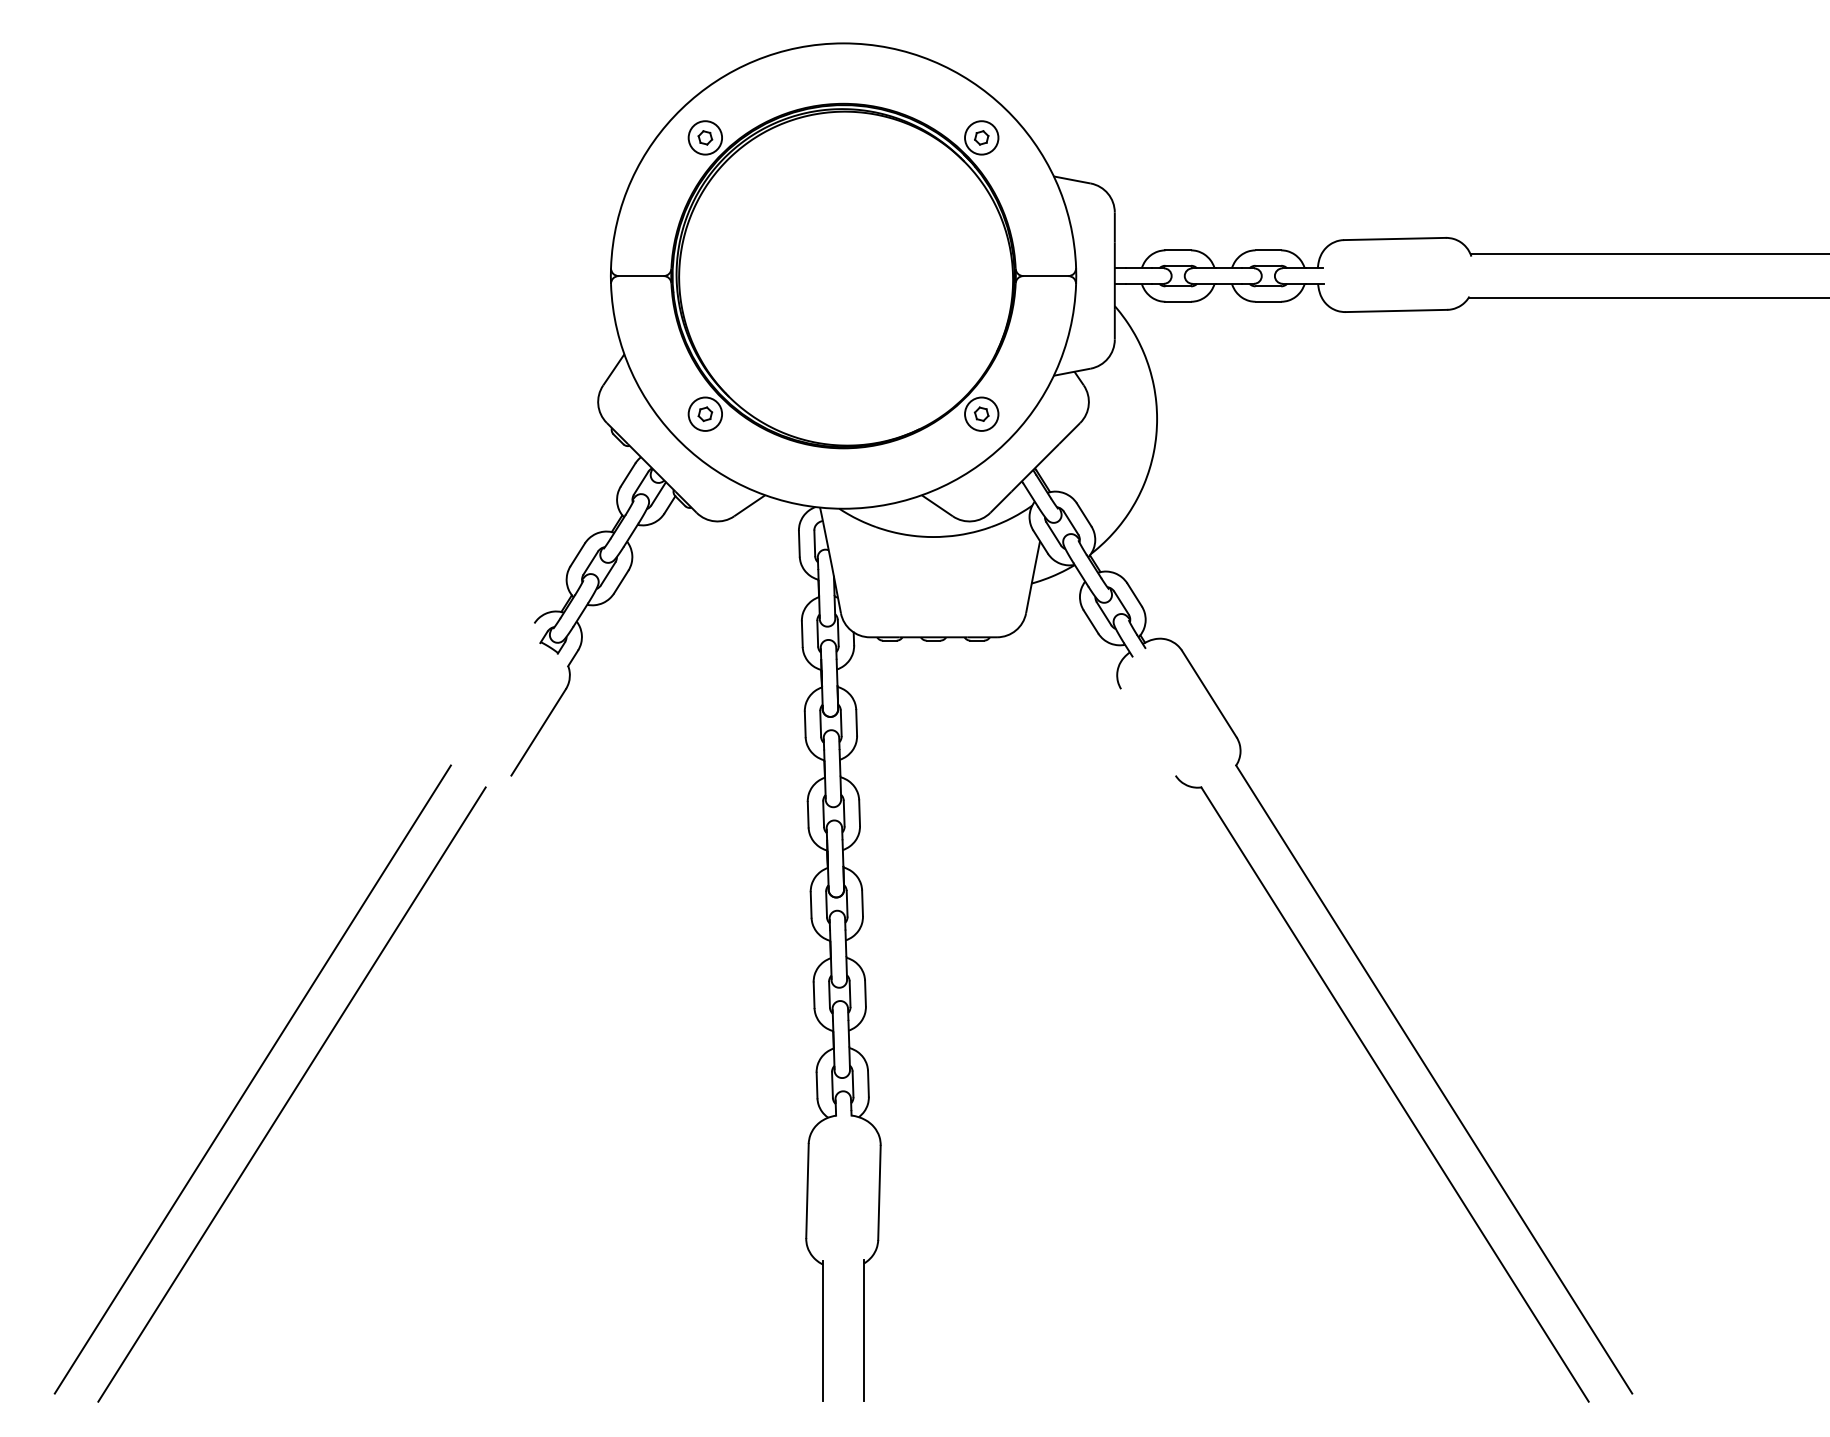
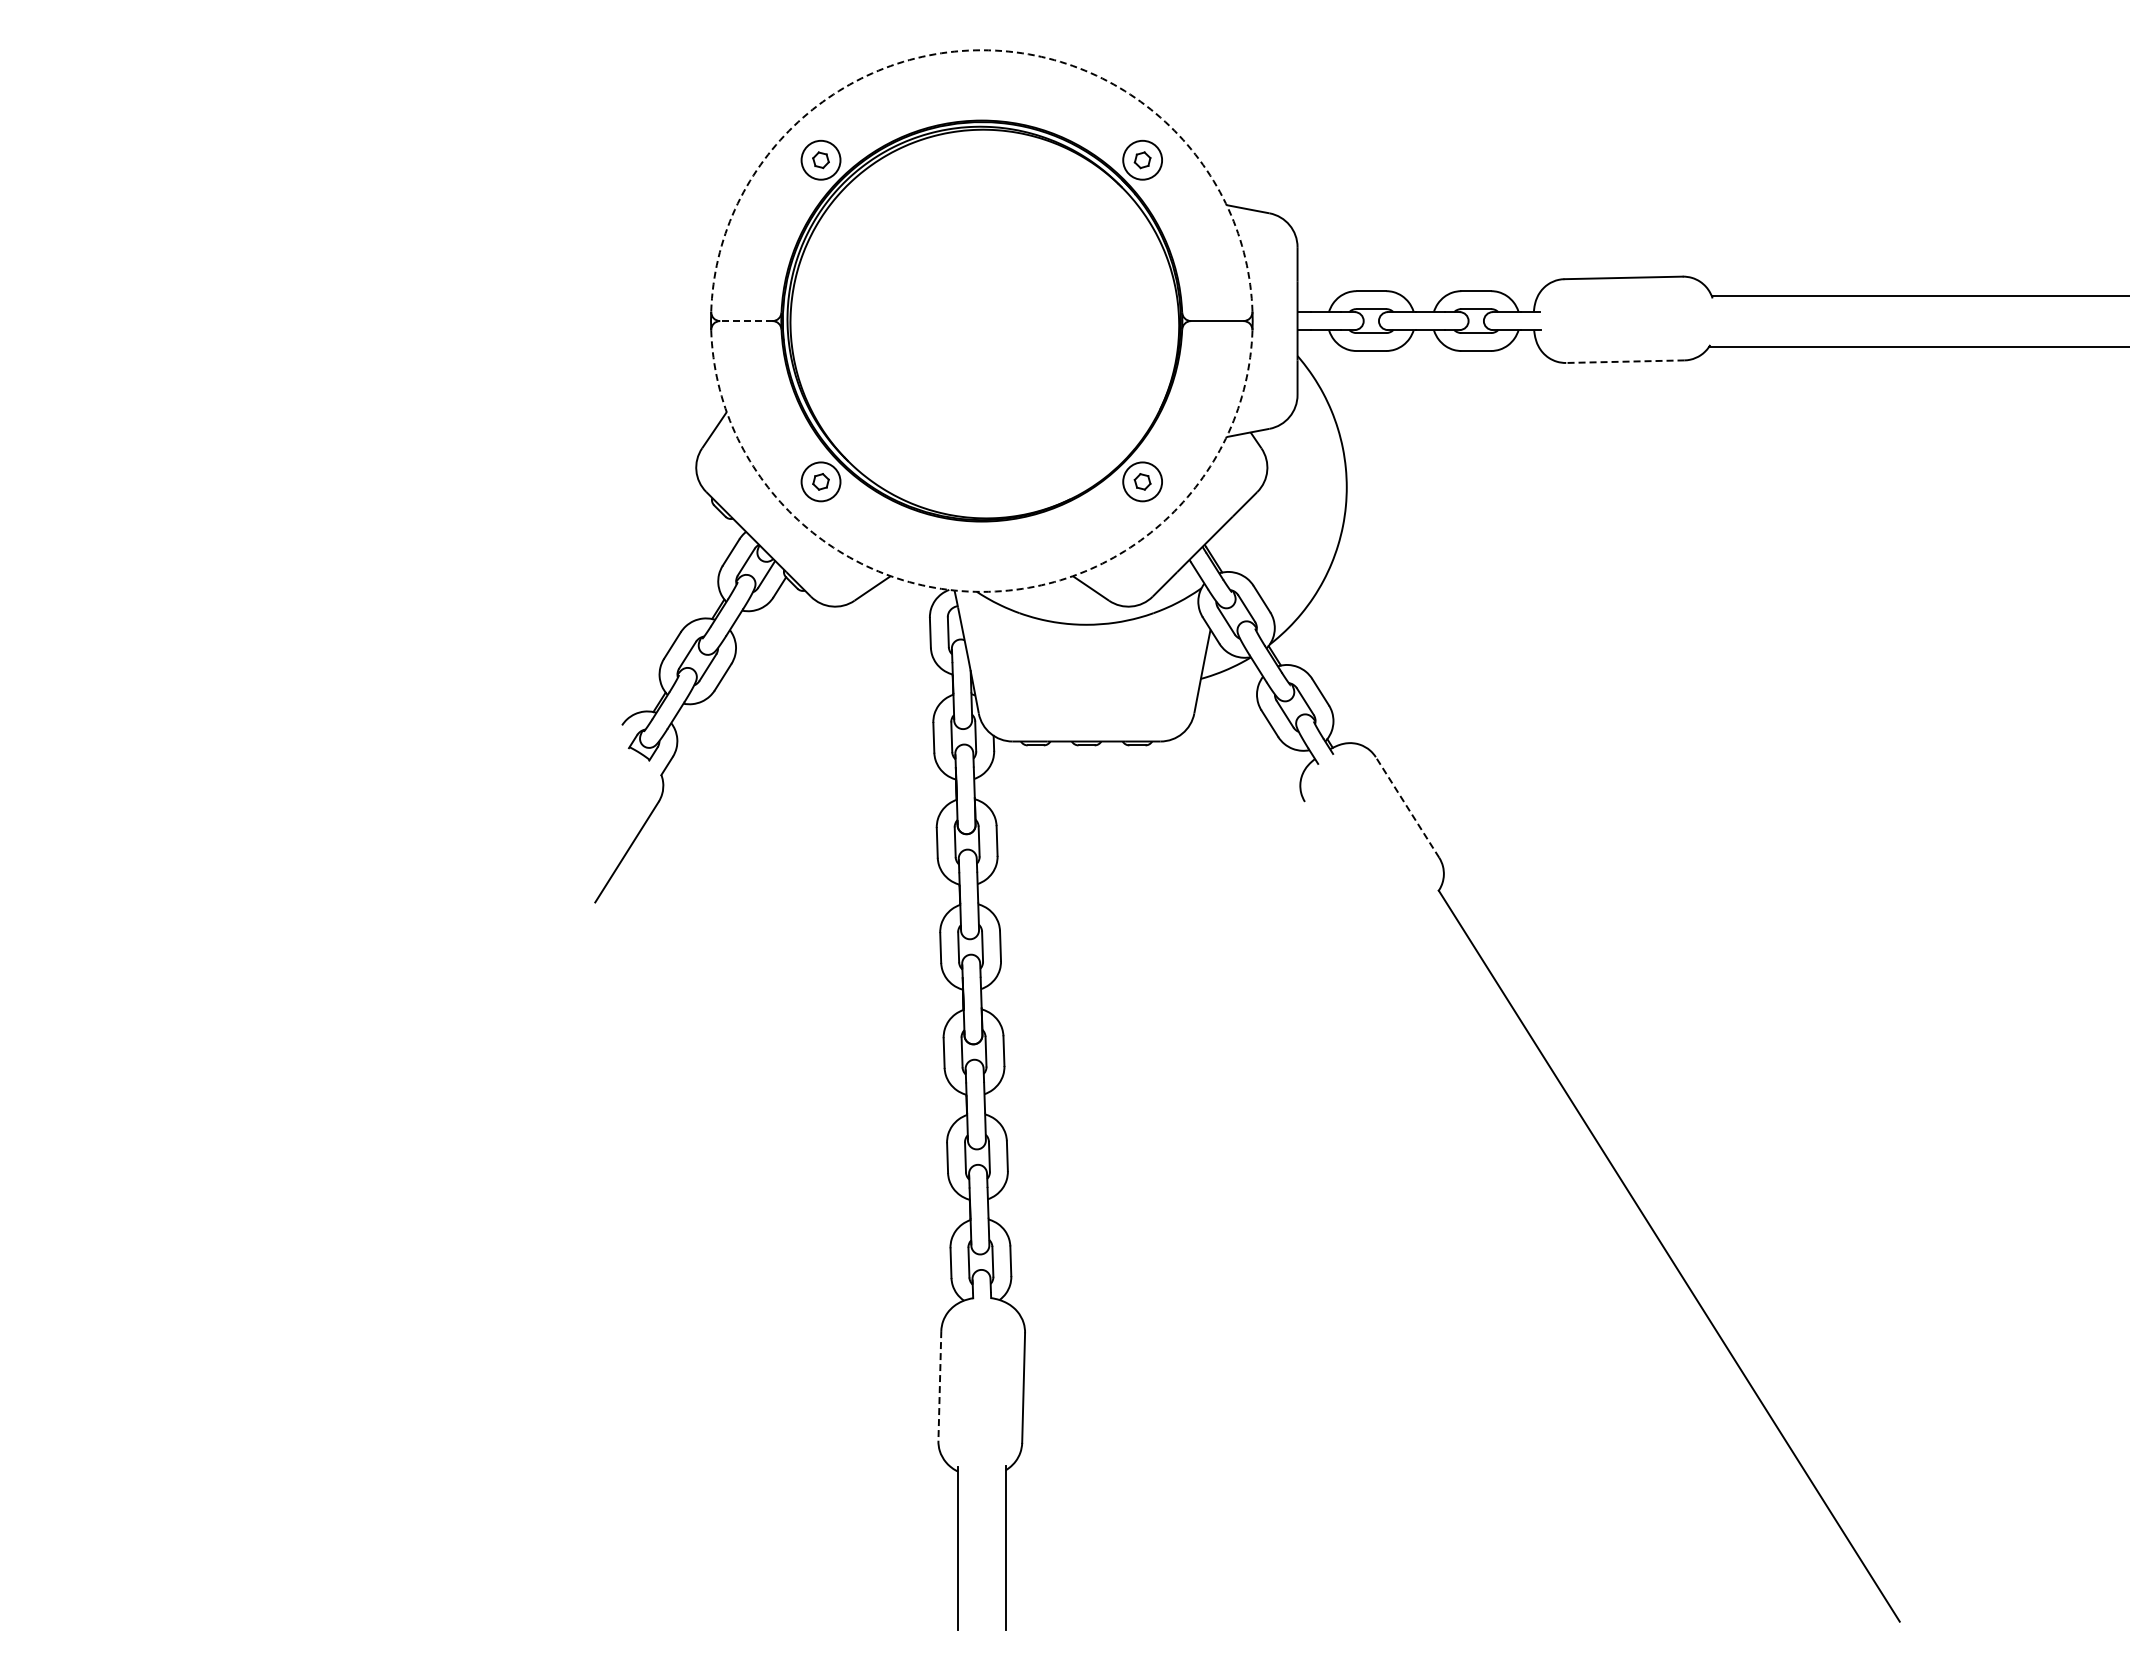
arc: (843, 43) -> (981, 50), solid -> dashed
line: (640, 276) -> (745, 321), solid -> dashed
line: (1395, 310) -> (1624, 361), solid -> dashed
arc: (843, 508) -> (981, 591), solid -> dashed
line: (1209, 694) -> (1407, 807), solid -> dashed
line: (252, 1078) -> (293, 1255), removed
part: (1388, 1086) -> (1616, 1264), removed
line: (291, 1094) -> (339, 1273), removed
line: (807, 1190) -> (939, 1385), solid -> dashed

